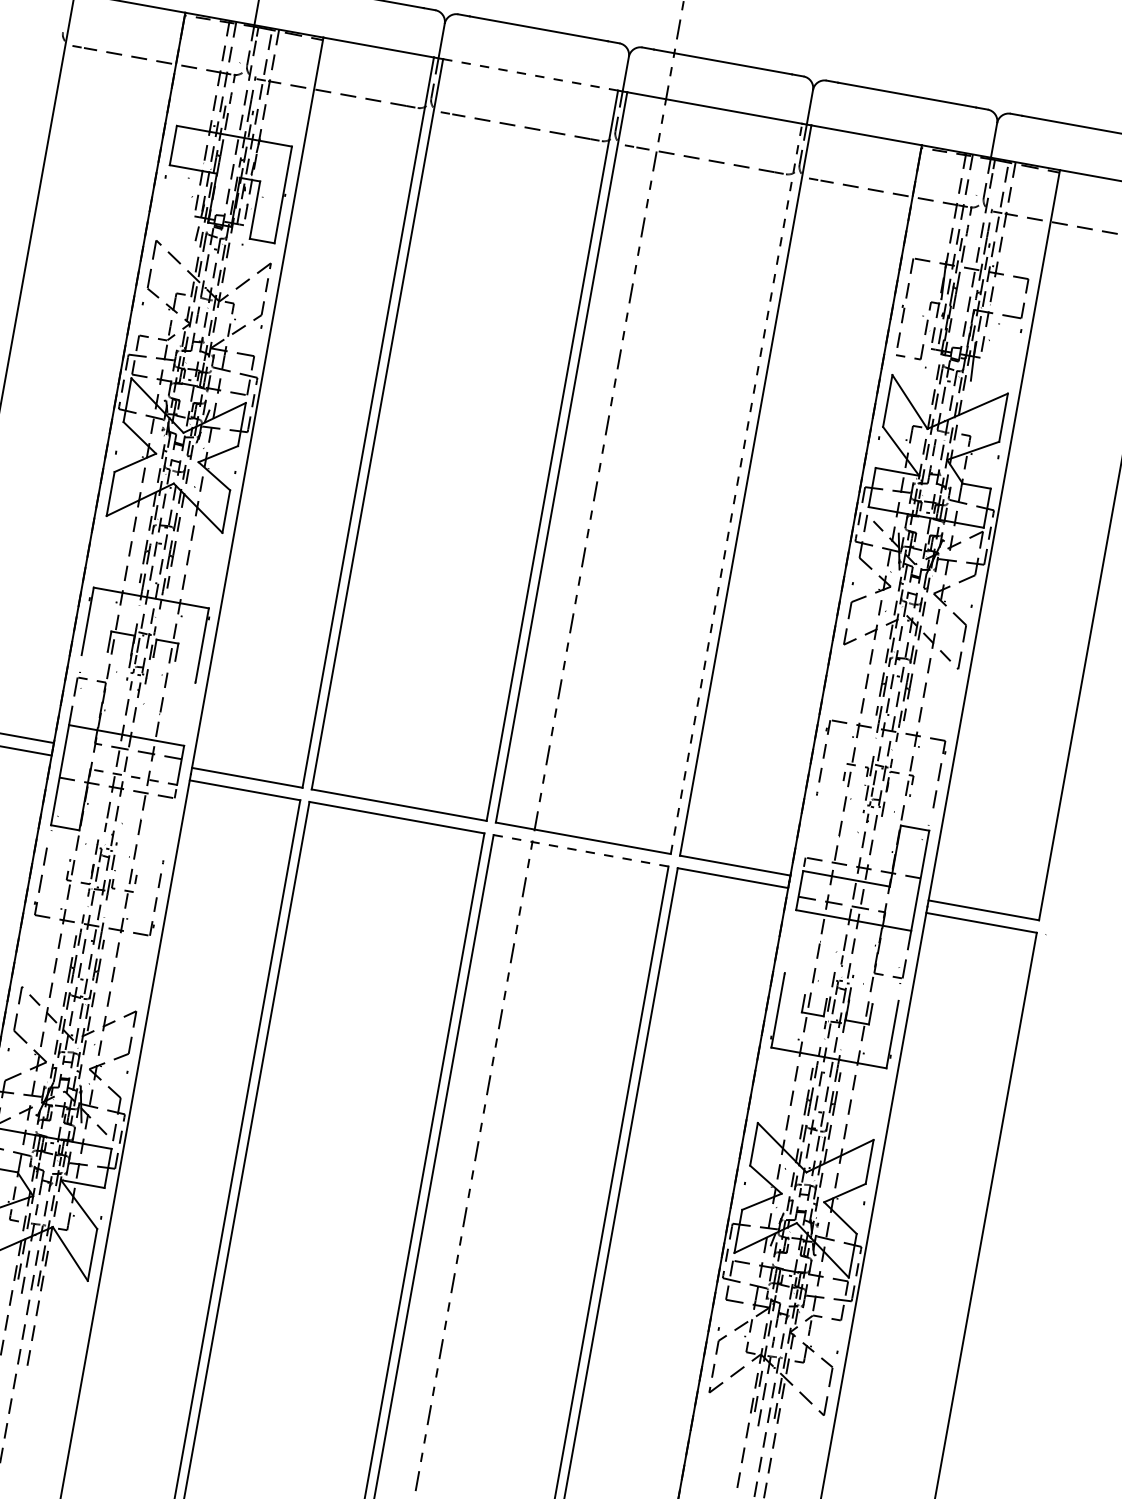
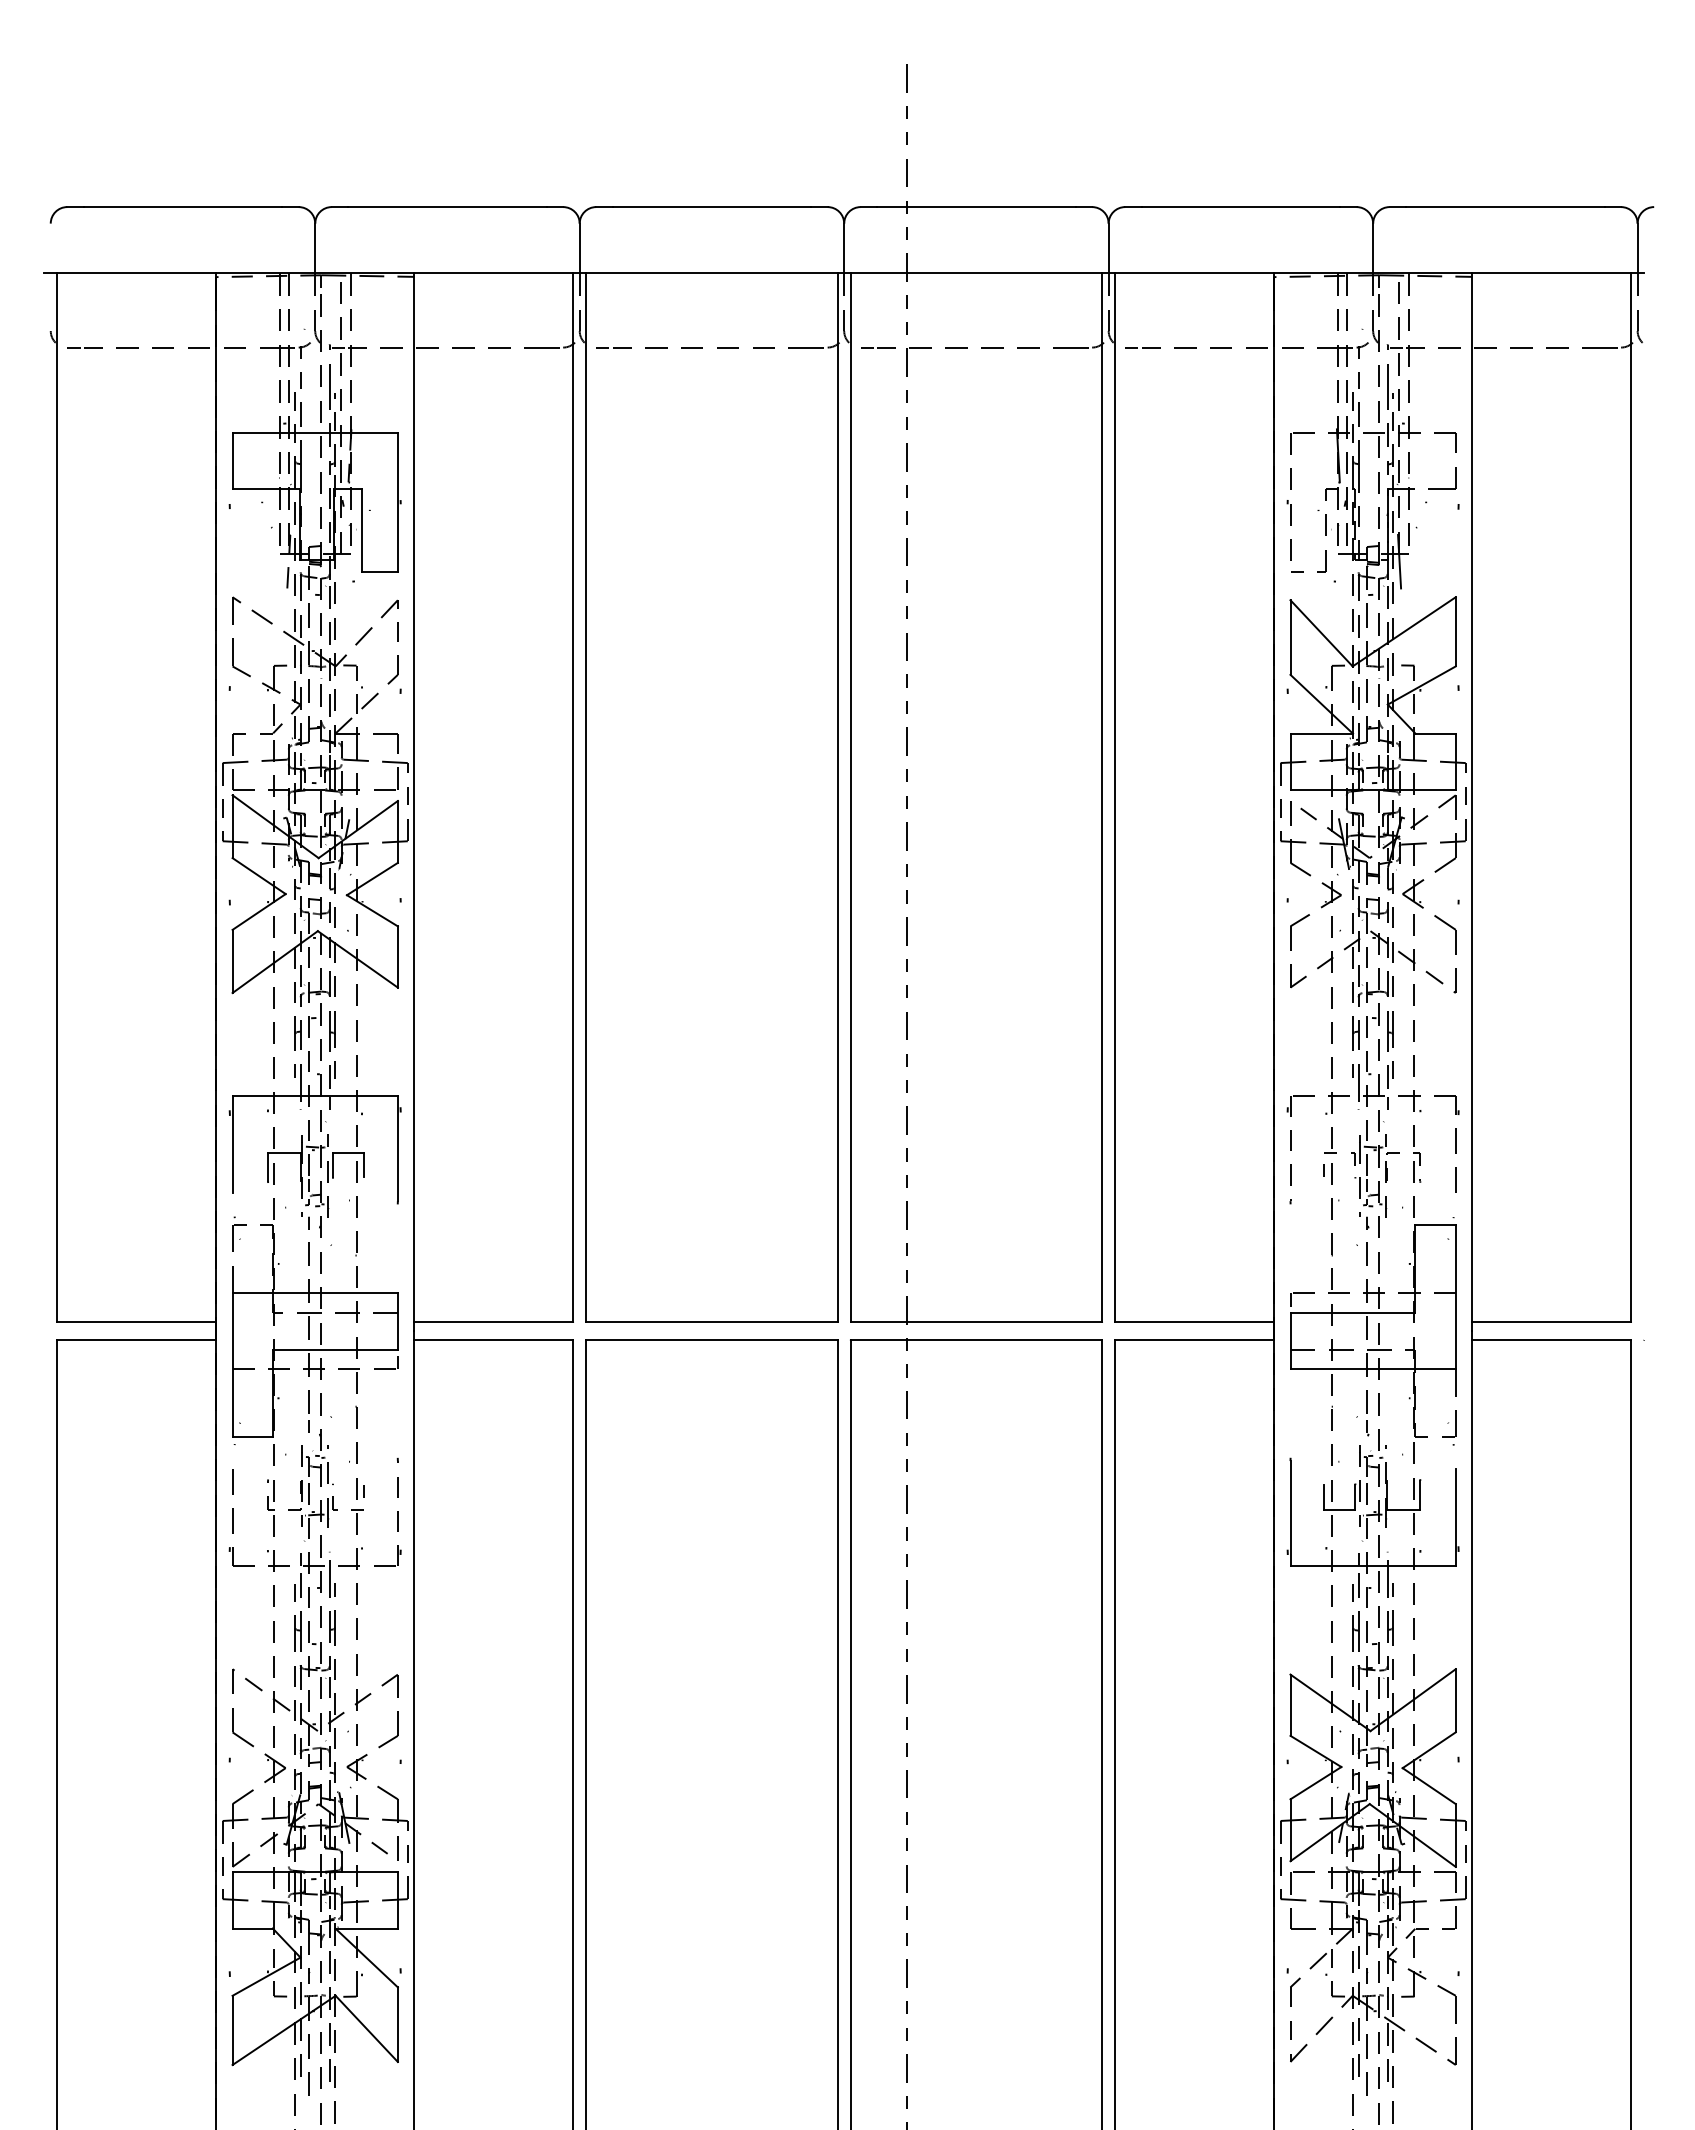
line: (530, 75) -> (711, 273), dashed -> solid
line: (736, 488) -> (1102, 797), dashed -> solid
line: (133, 777) -> (335, 1349), dashed -> solid
line: (581, 851) -> (976, 1340), dashed -> solid

